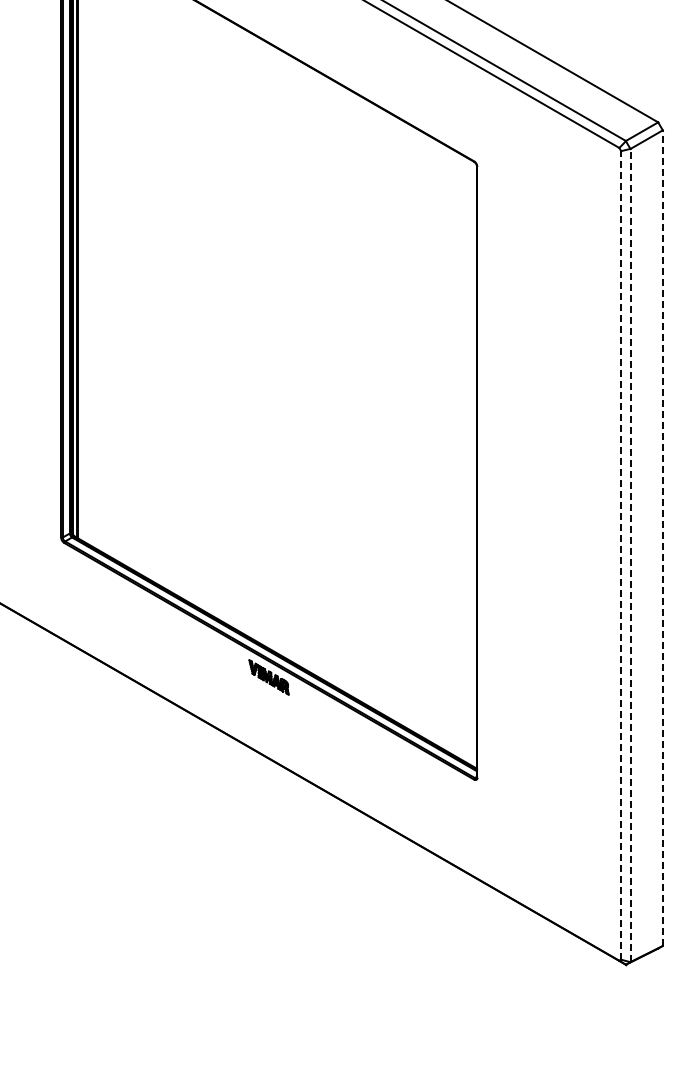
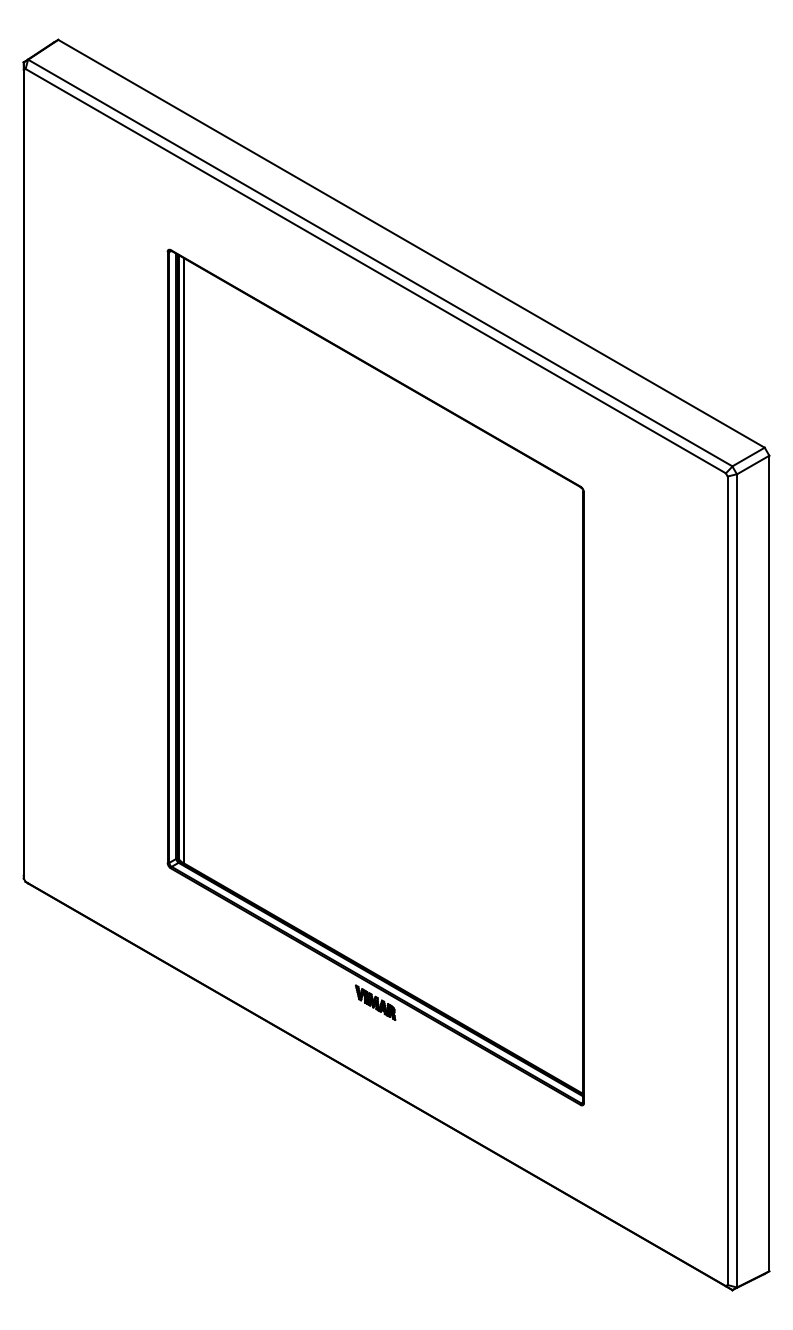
line: (662, 538) -> (769, 863), dashed -> solid
line: (620, 555) -> (727, 880), dashed -> solid
line: (630, 555) -> (737, 880), dashed -> solid

